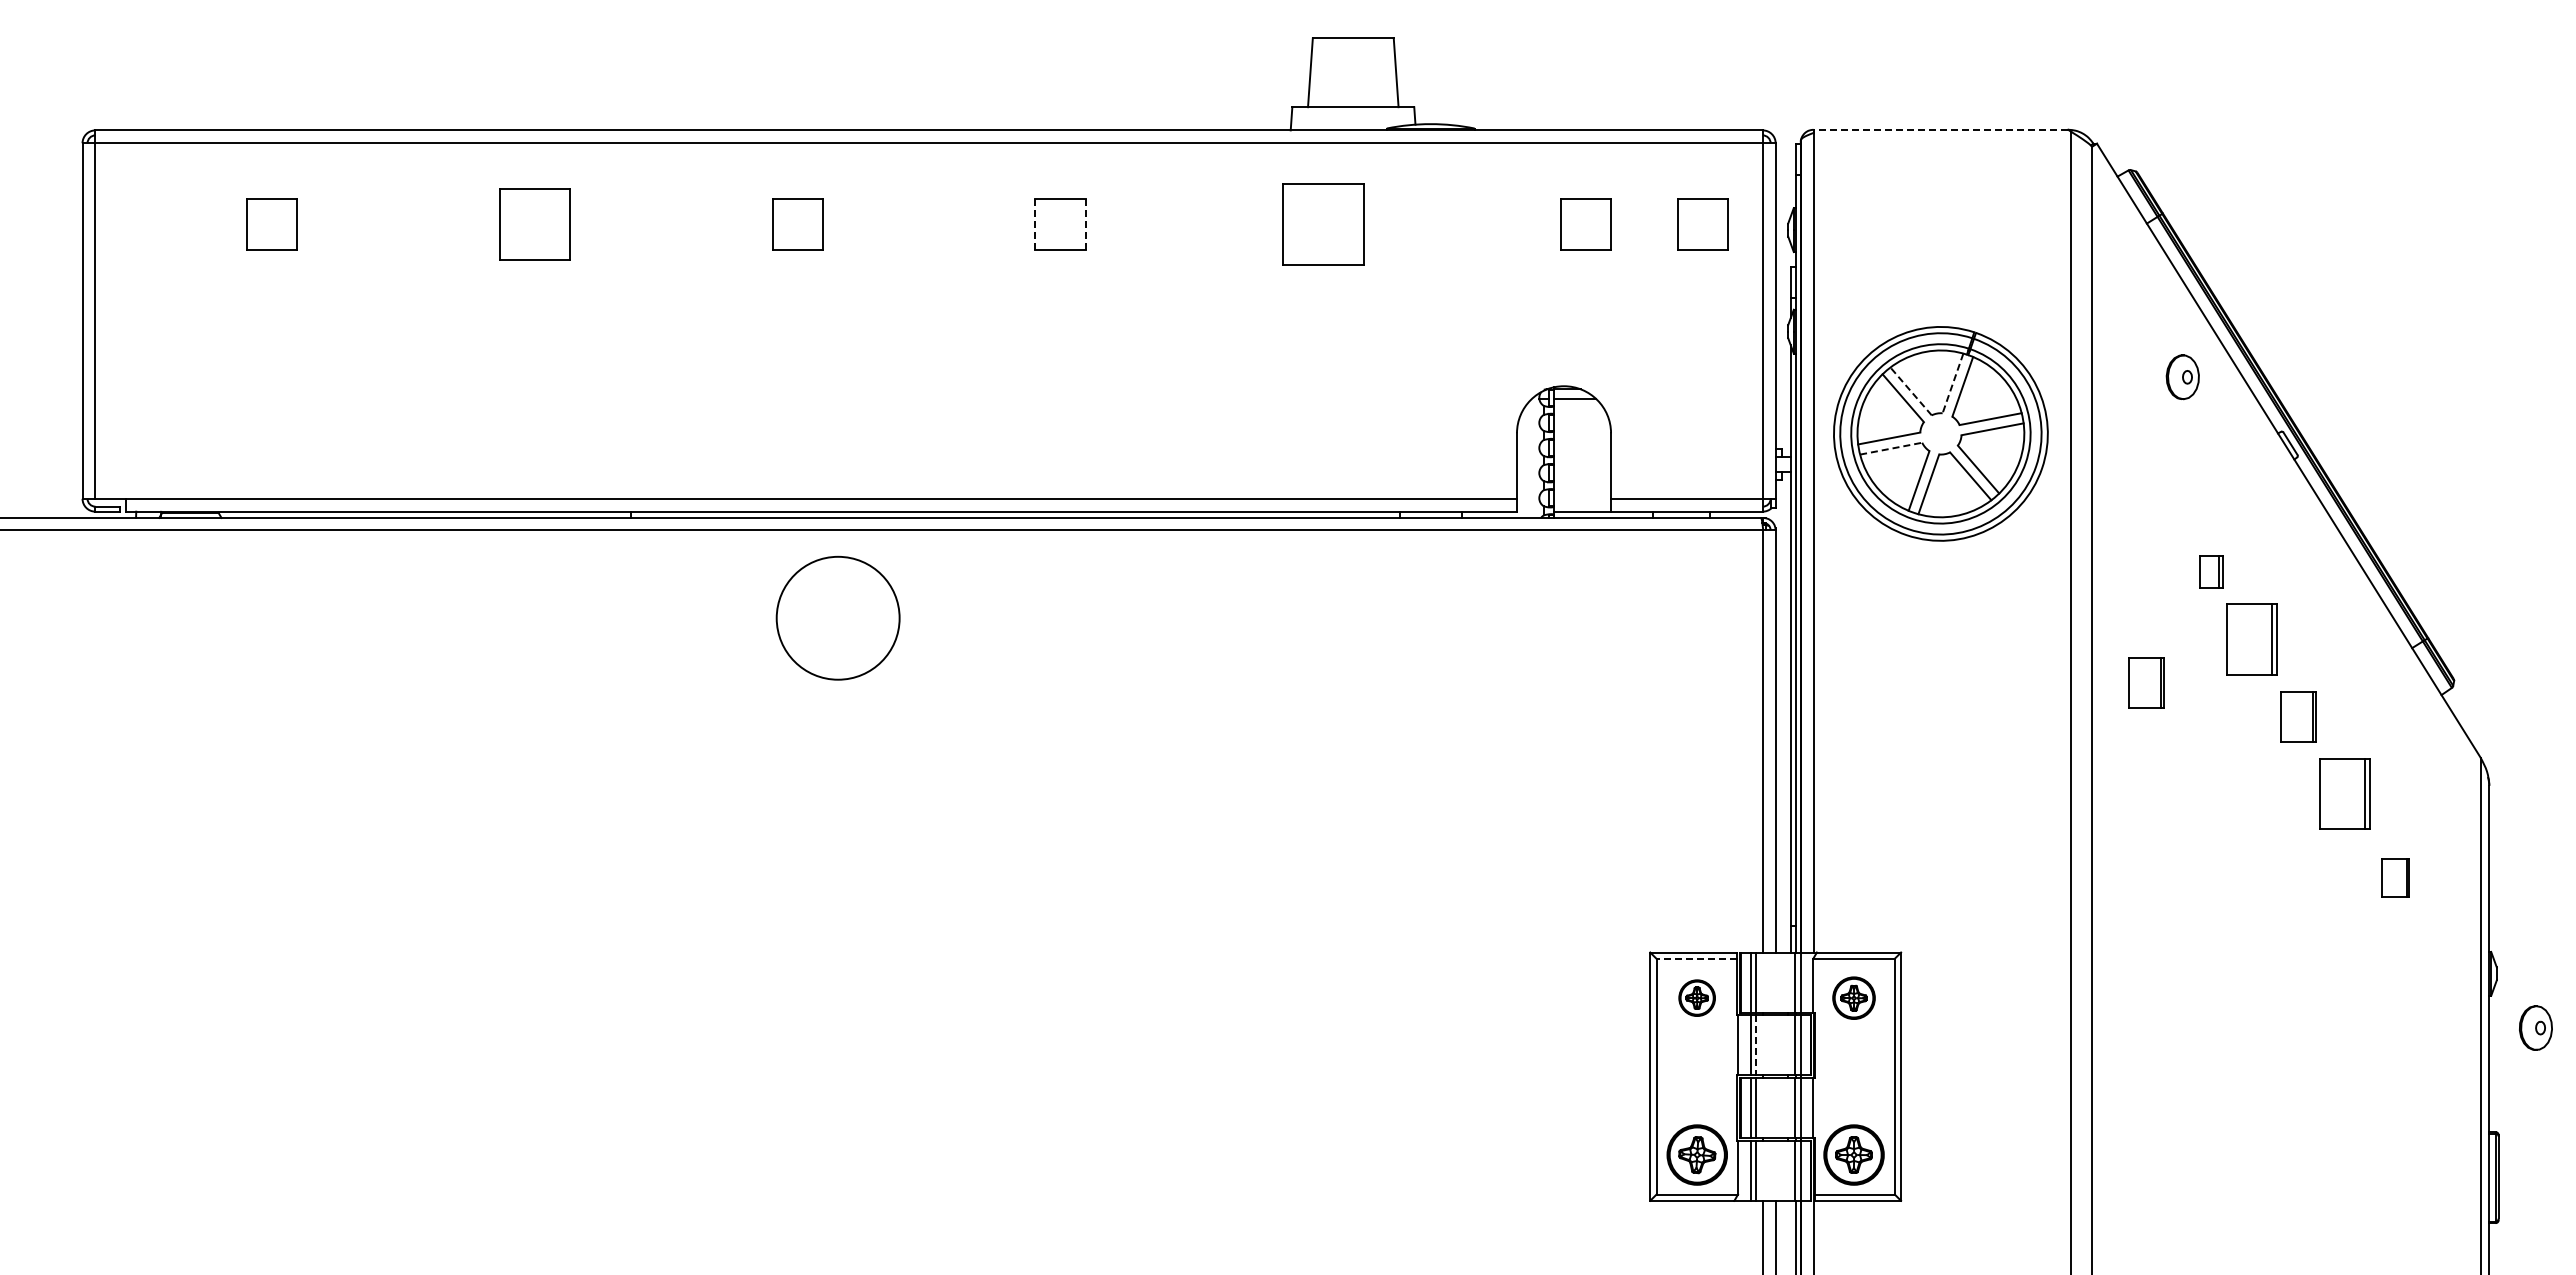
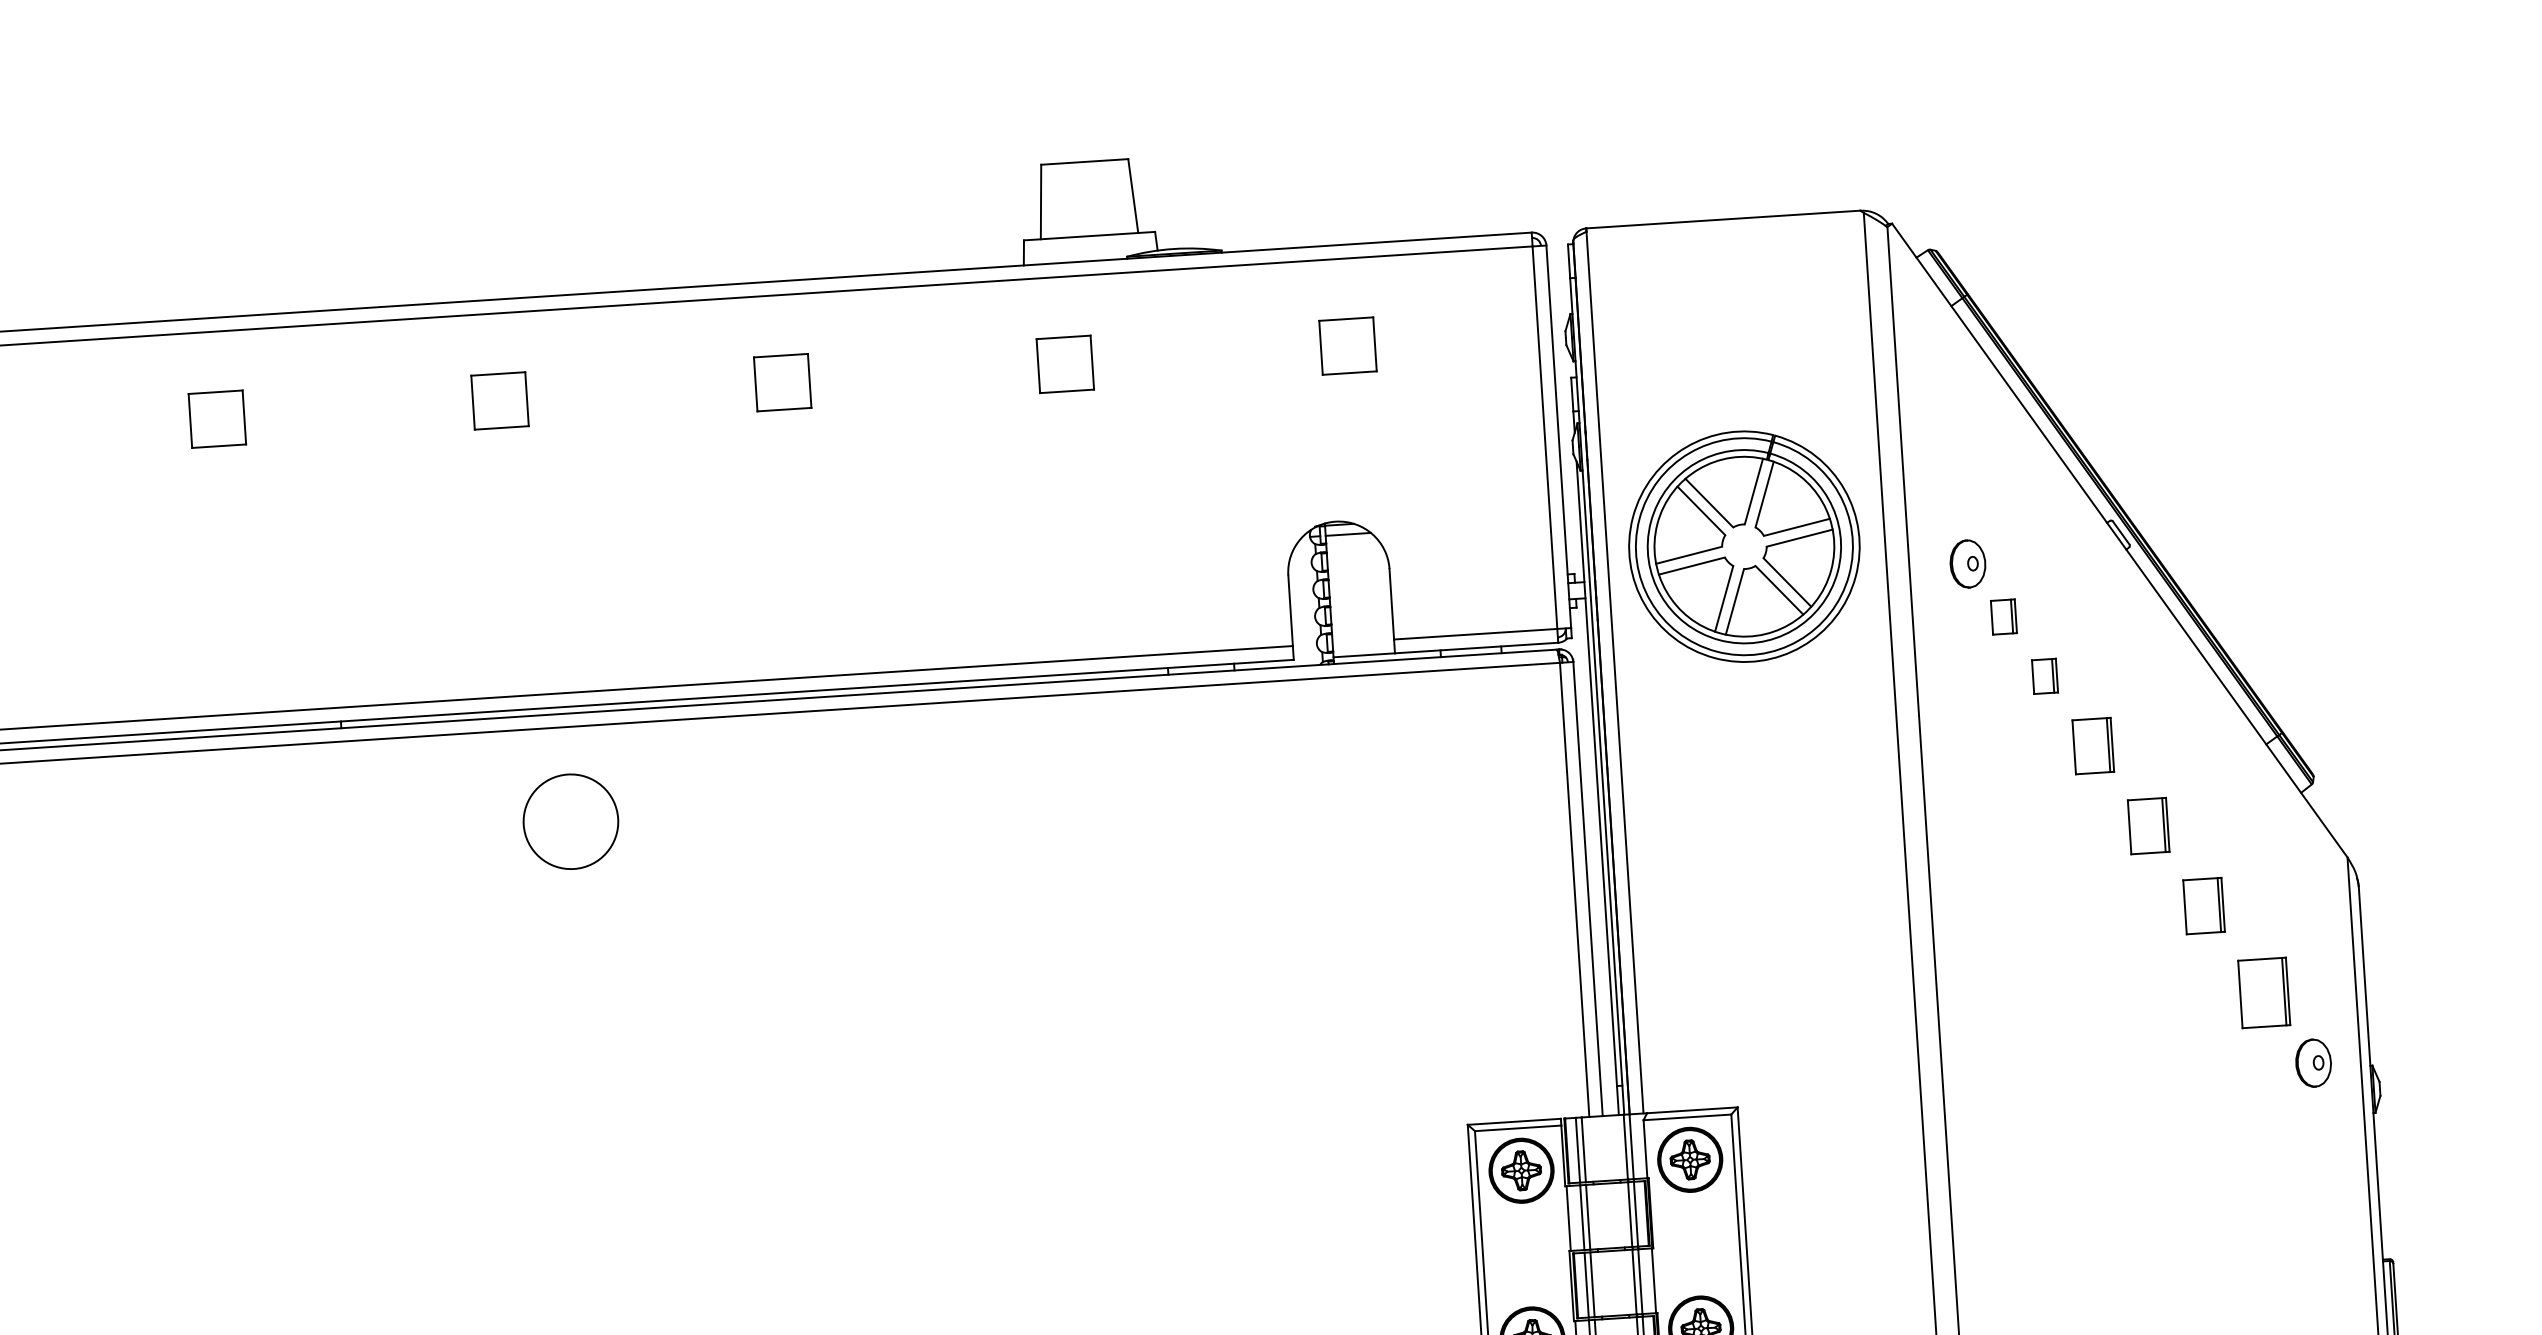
line: (1940, 129) -> (1722, 219), dashed -> solid
line: (1085, 223) -> (809, 379), dashed -> solid
part: (534, 224) -> (216, 419), size x0.71
line: (1035, 224) -> (755, 384), dashed -> solid
part: (1322, 224) -> (1064, 364), size x0.62
part: (1702, 224) -> (1473, 338), removed
part: (2182, 377) -> (1967, 564), moved
line: (1953, 383) -> (1754, 491), dashed -> solid
line: (1911, 391) -> (1709, 503), dashed -> solid
line: (1891, 448) -> (1692, 565), dashed -> solid
part: (2176, 514) -> (2003, 617), added
circle: (838, 618) -> (571, 821), size x0.71
part: (2251, 638) -> (2092, 745), size x0.71
part: (2146, 682) -> (1982, 799), removed
part: (2344, 793) -> (2203, 905), size x0.71
part: (2395, 877) -> (2264, 992), size x1.67
line: (1696, 958) -> (1517, 1128), dashed -> solid
part: (1696, 997) -> (1520, 1170), size x1.67
part: (1853, 997) -> (1689, 1159), size x1.43
part: (2535, 1027) -> (2313, 1062), moved
line: (1756, 1045) -> (1588, 1217), dashed -> solid

